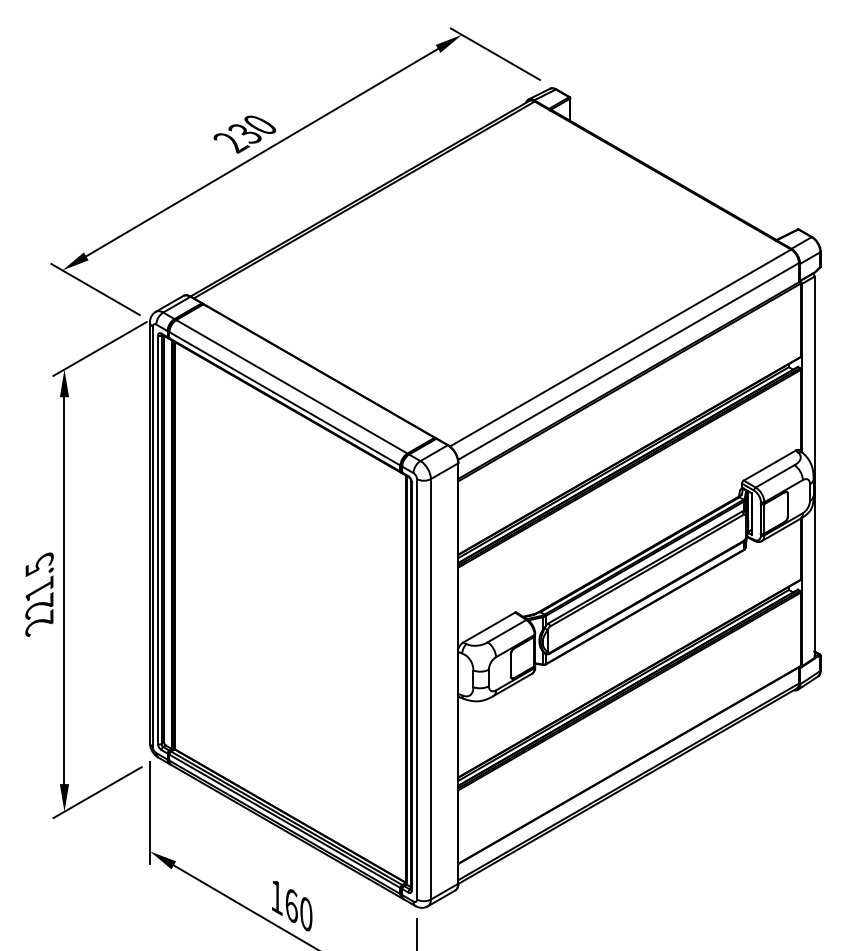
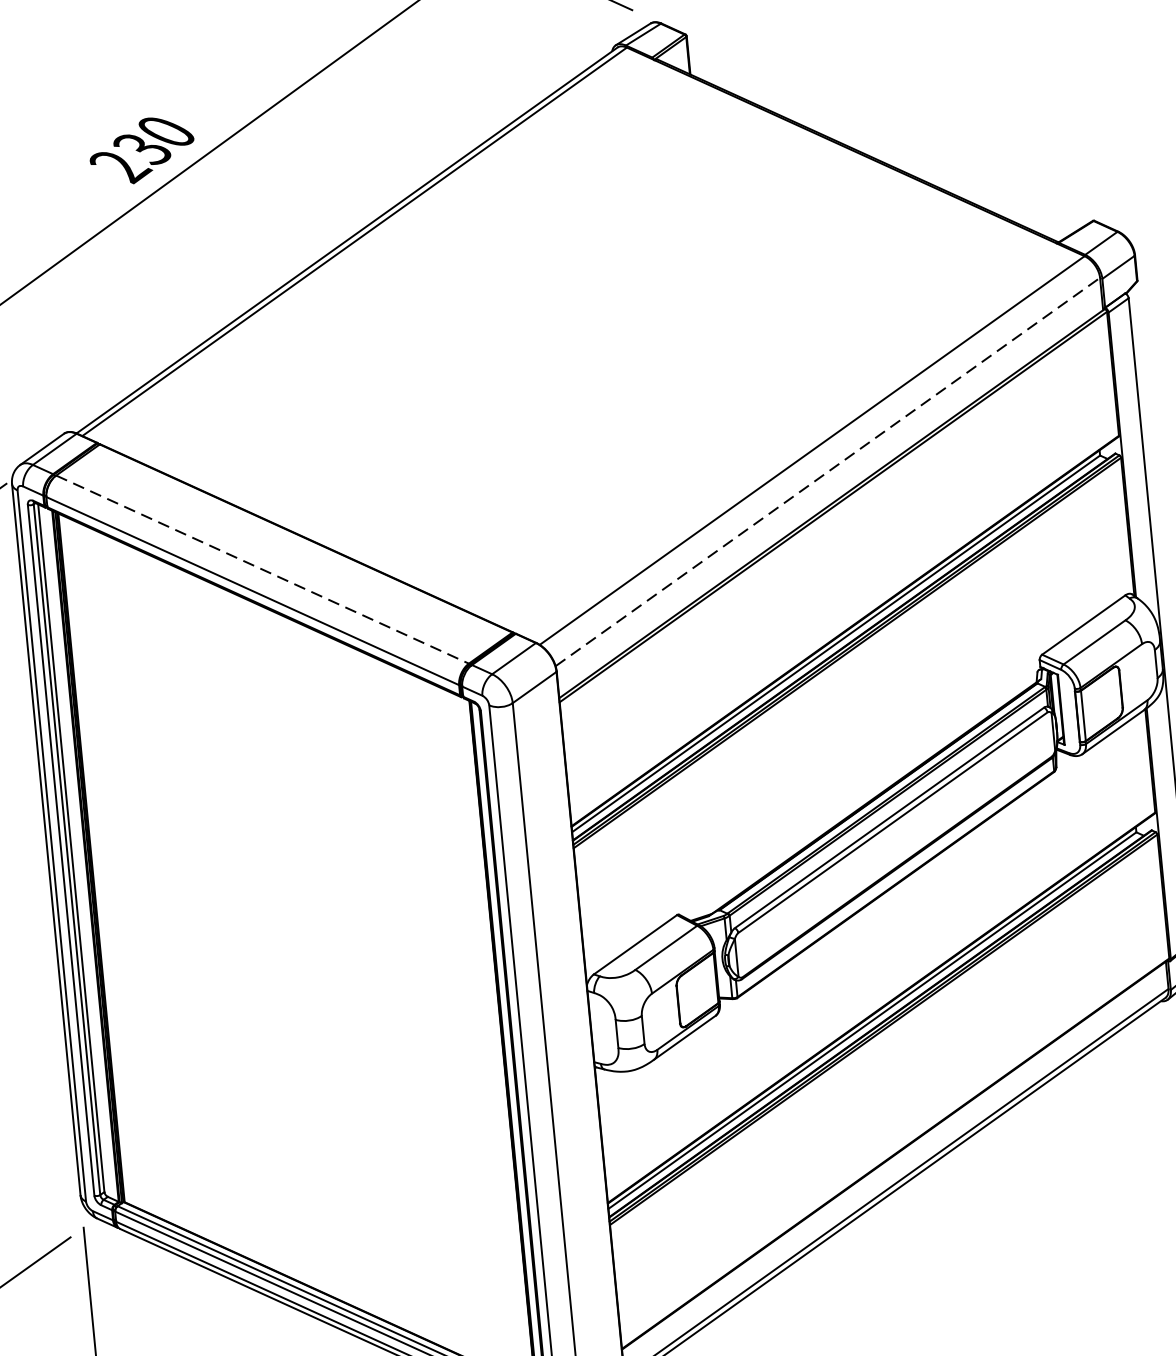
line: (628, 361) -> (827, 471), solid -> dashed
line: (292, 387) -> (263, 570), solid -> dashed

